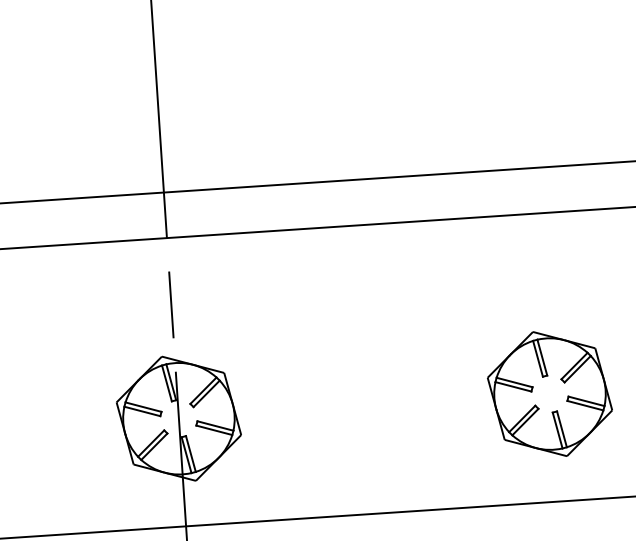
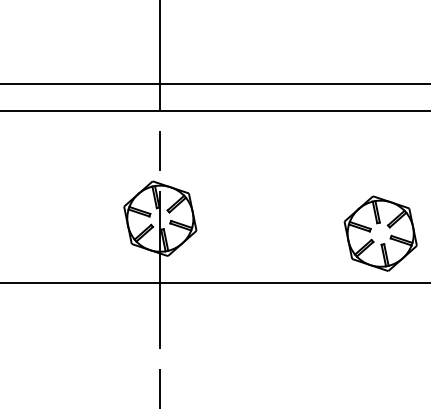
part: (549, 393) -> (380, 233), moved

